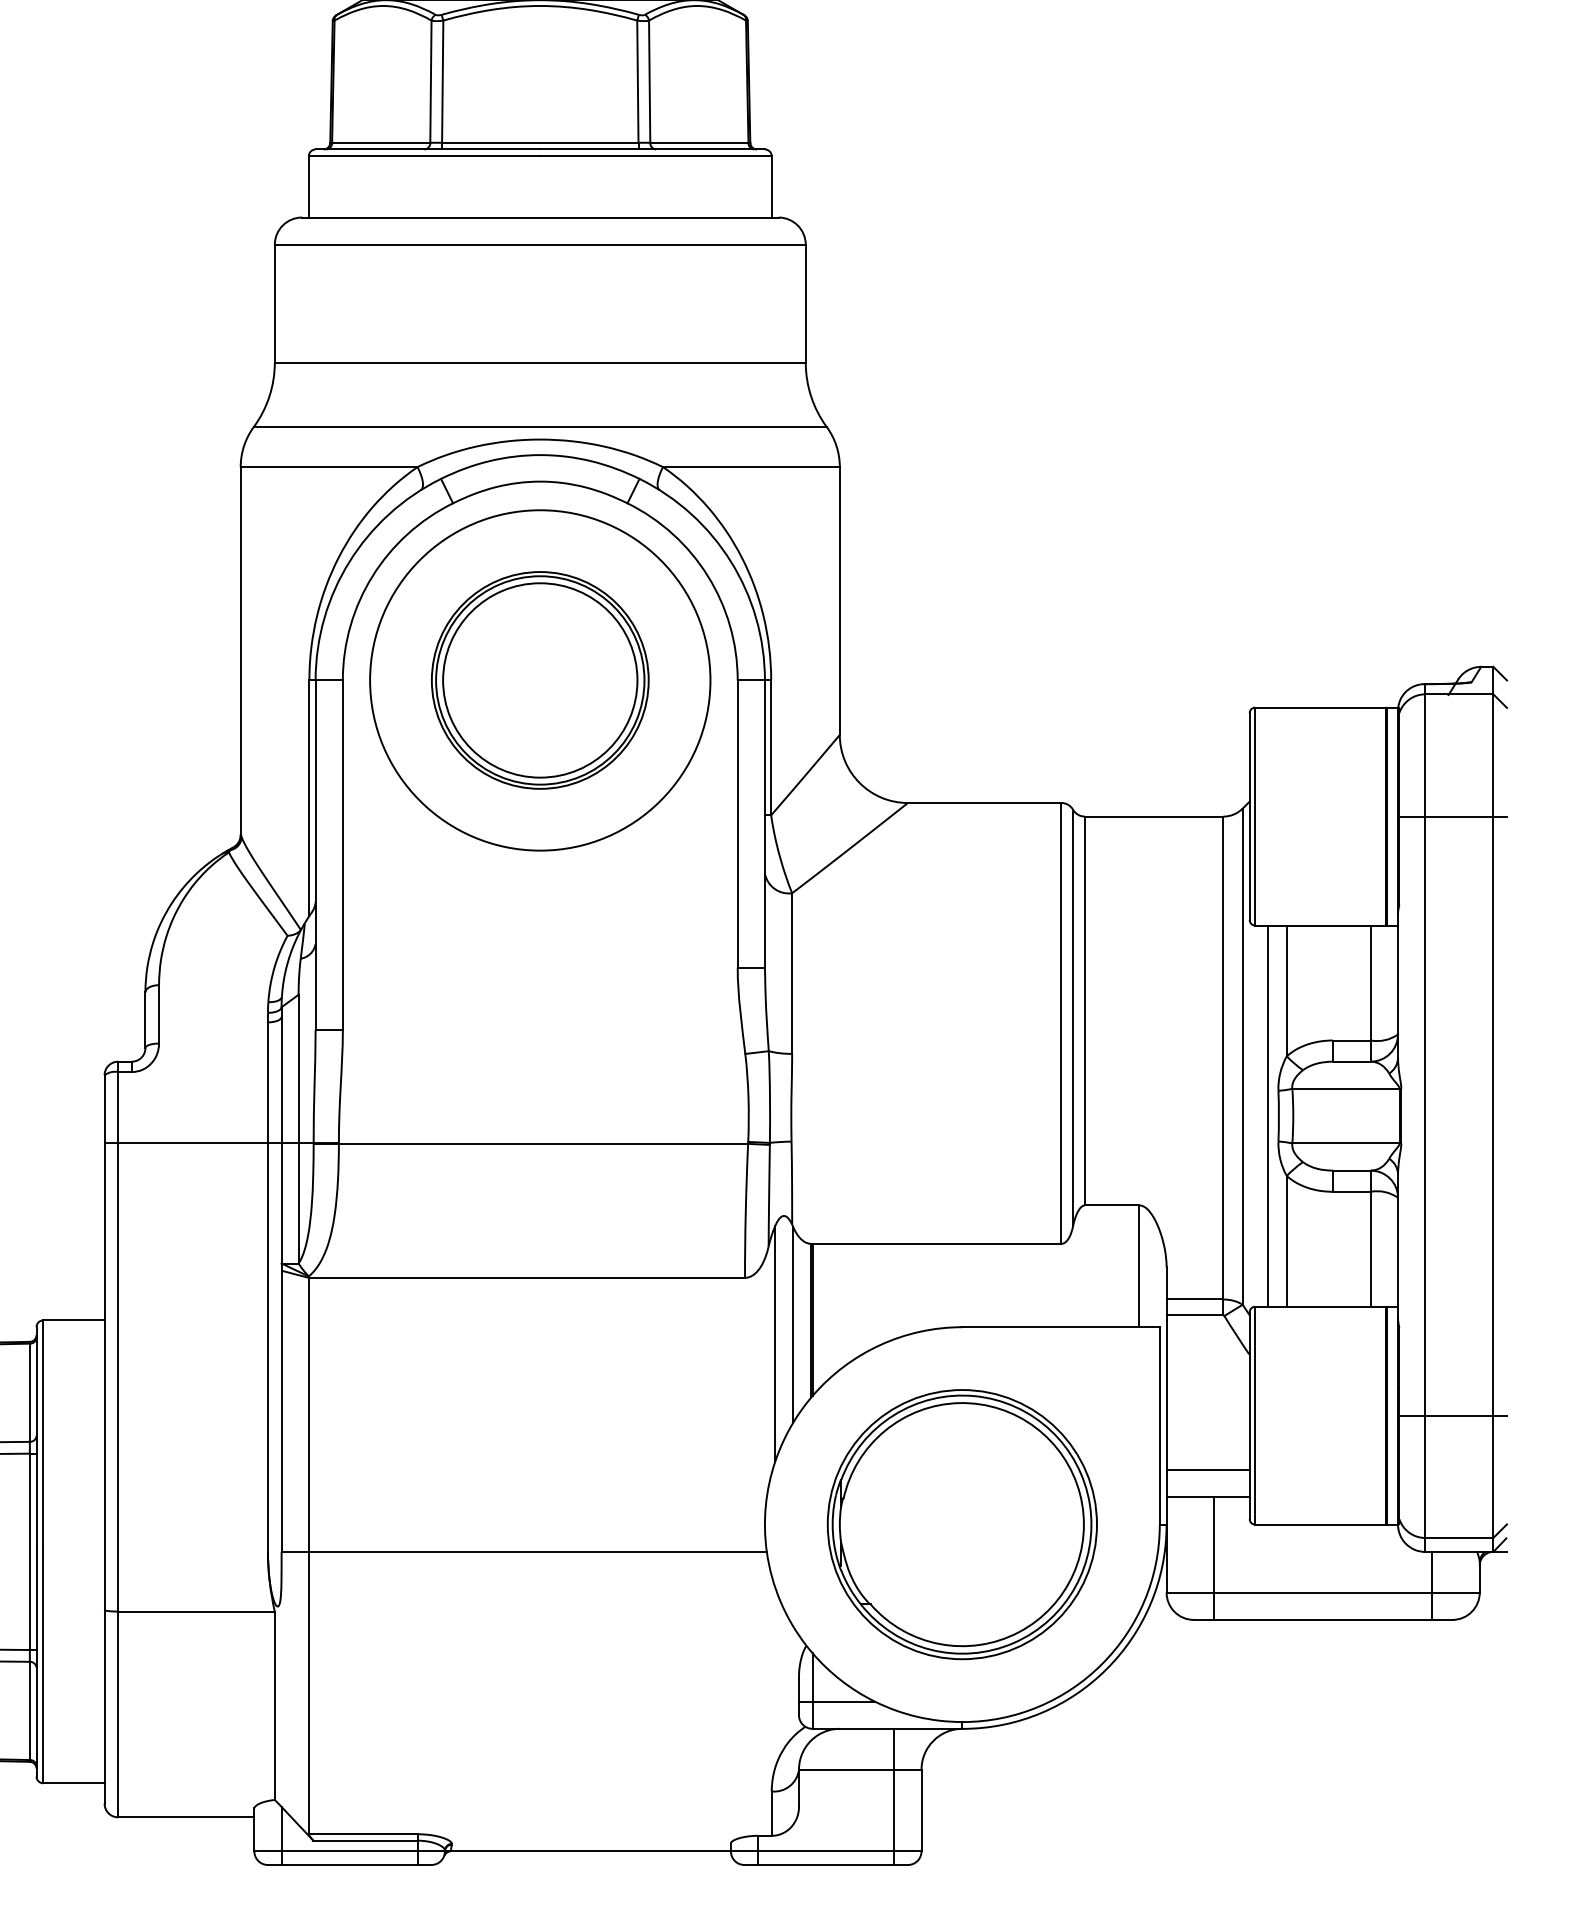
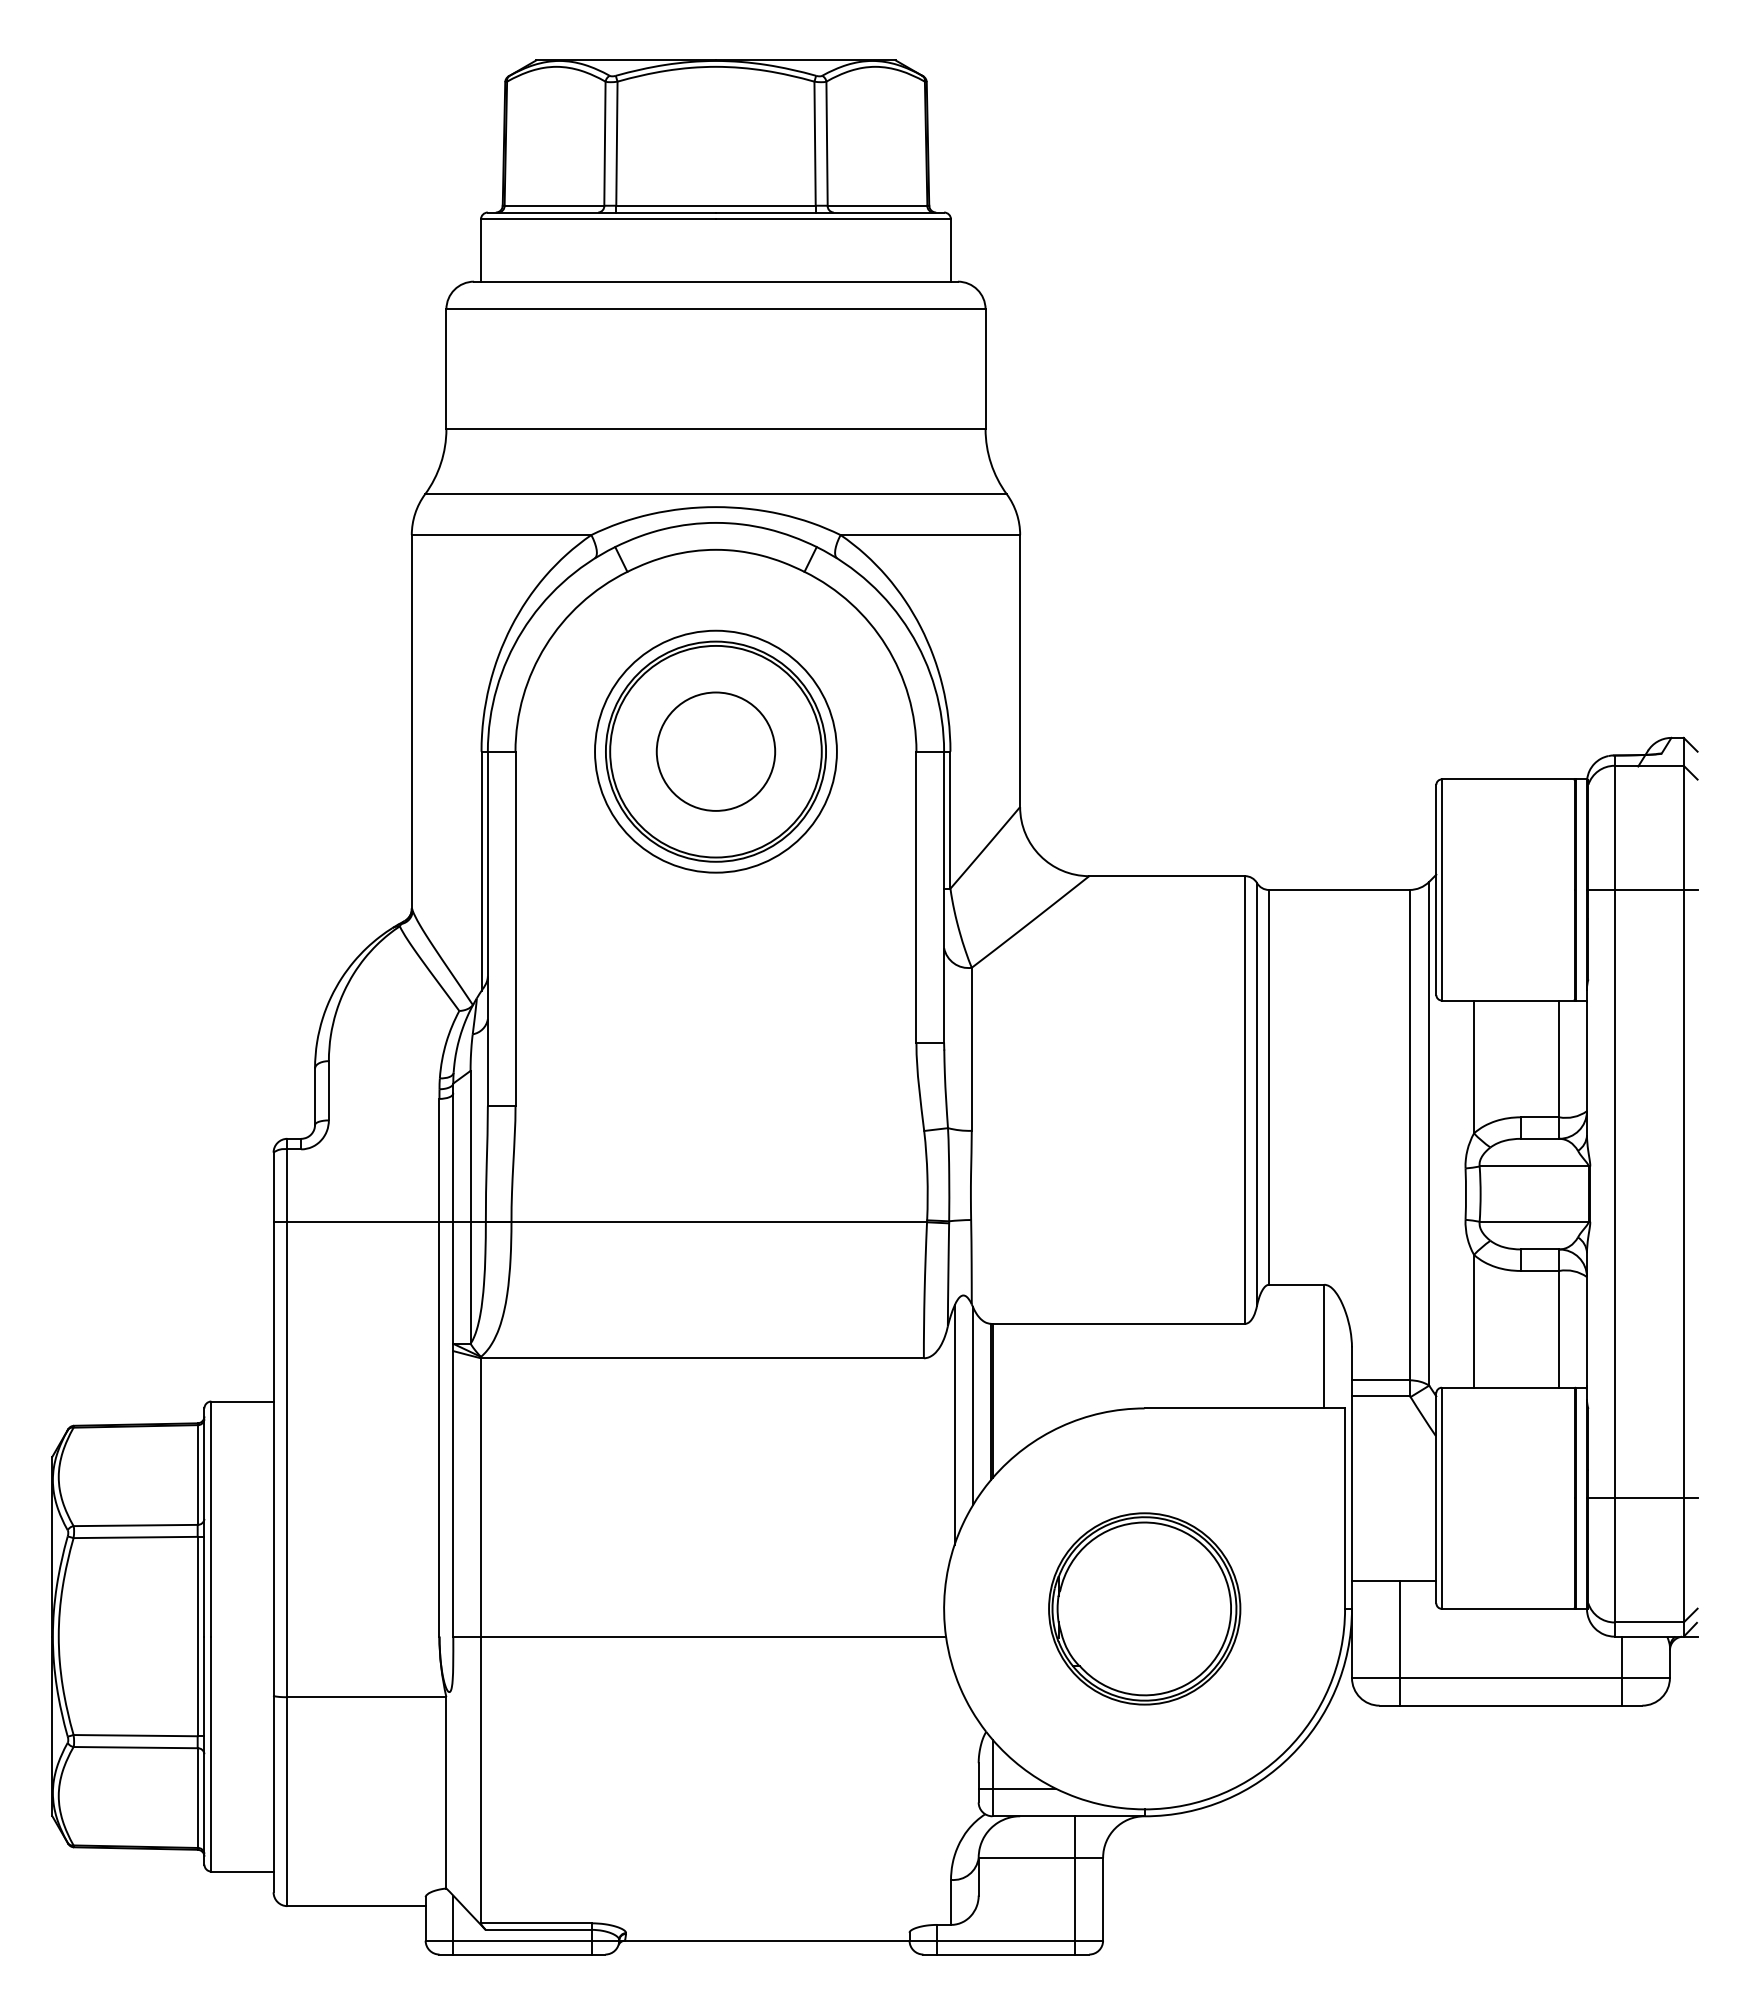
circle: (539, 680) -> (715, 751), size x0.6
circle: (539, 680) -> (715, 751), size x0.7
line: (1267, 1115) -> (1454, 1193), removed
line: (1207, 1470) -> (1393, 1553), removed
part: (962, 1524) -> (1144, 1608), size x0.7

